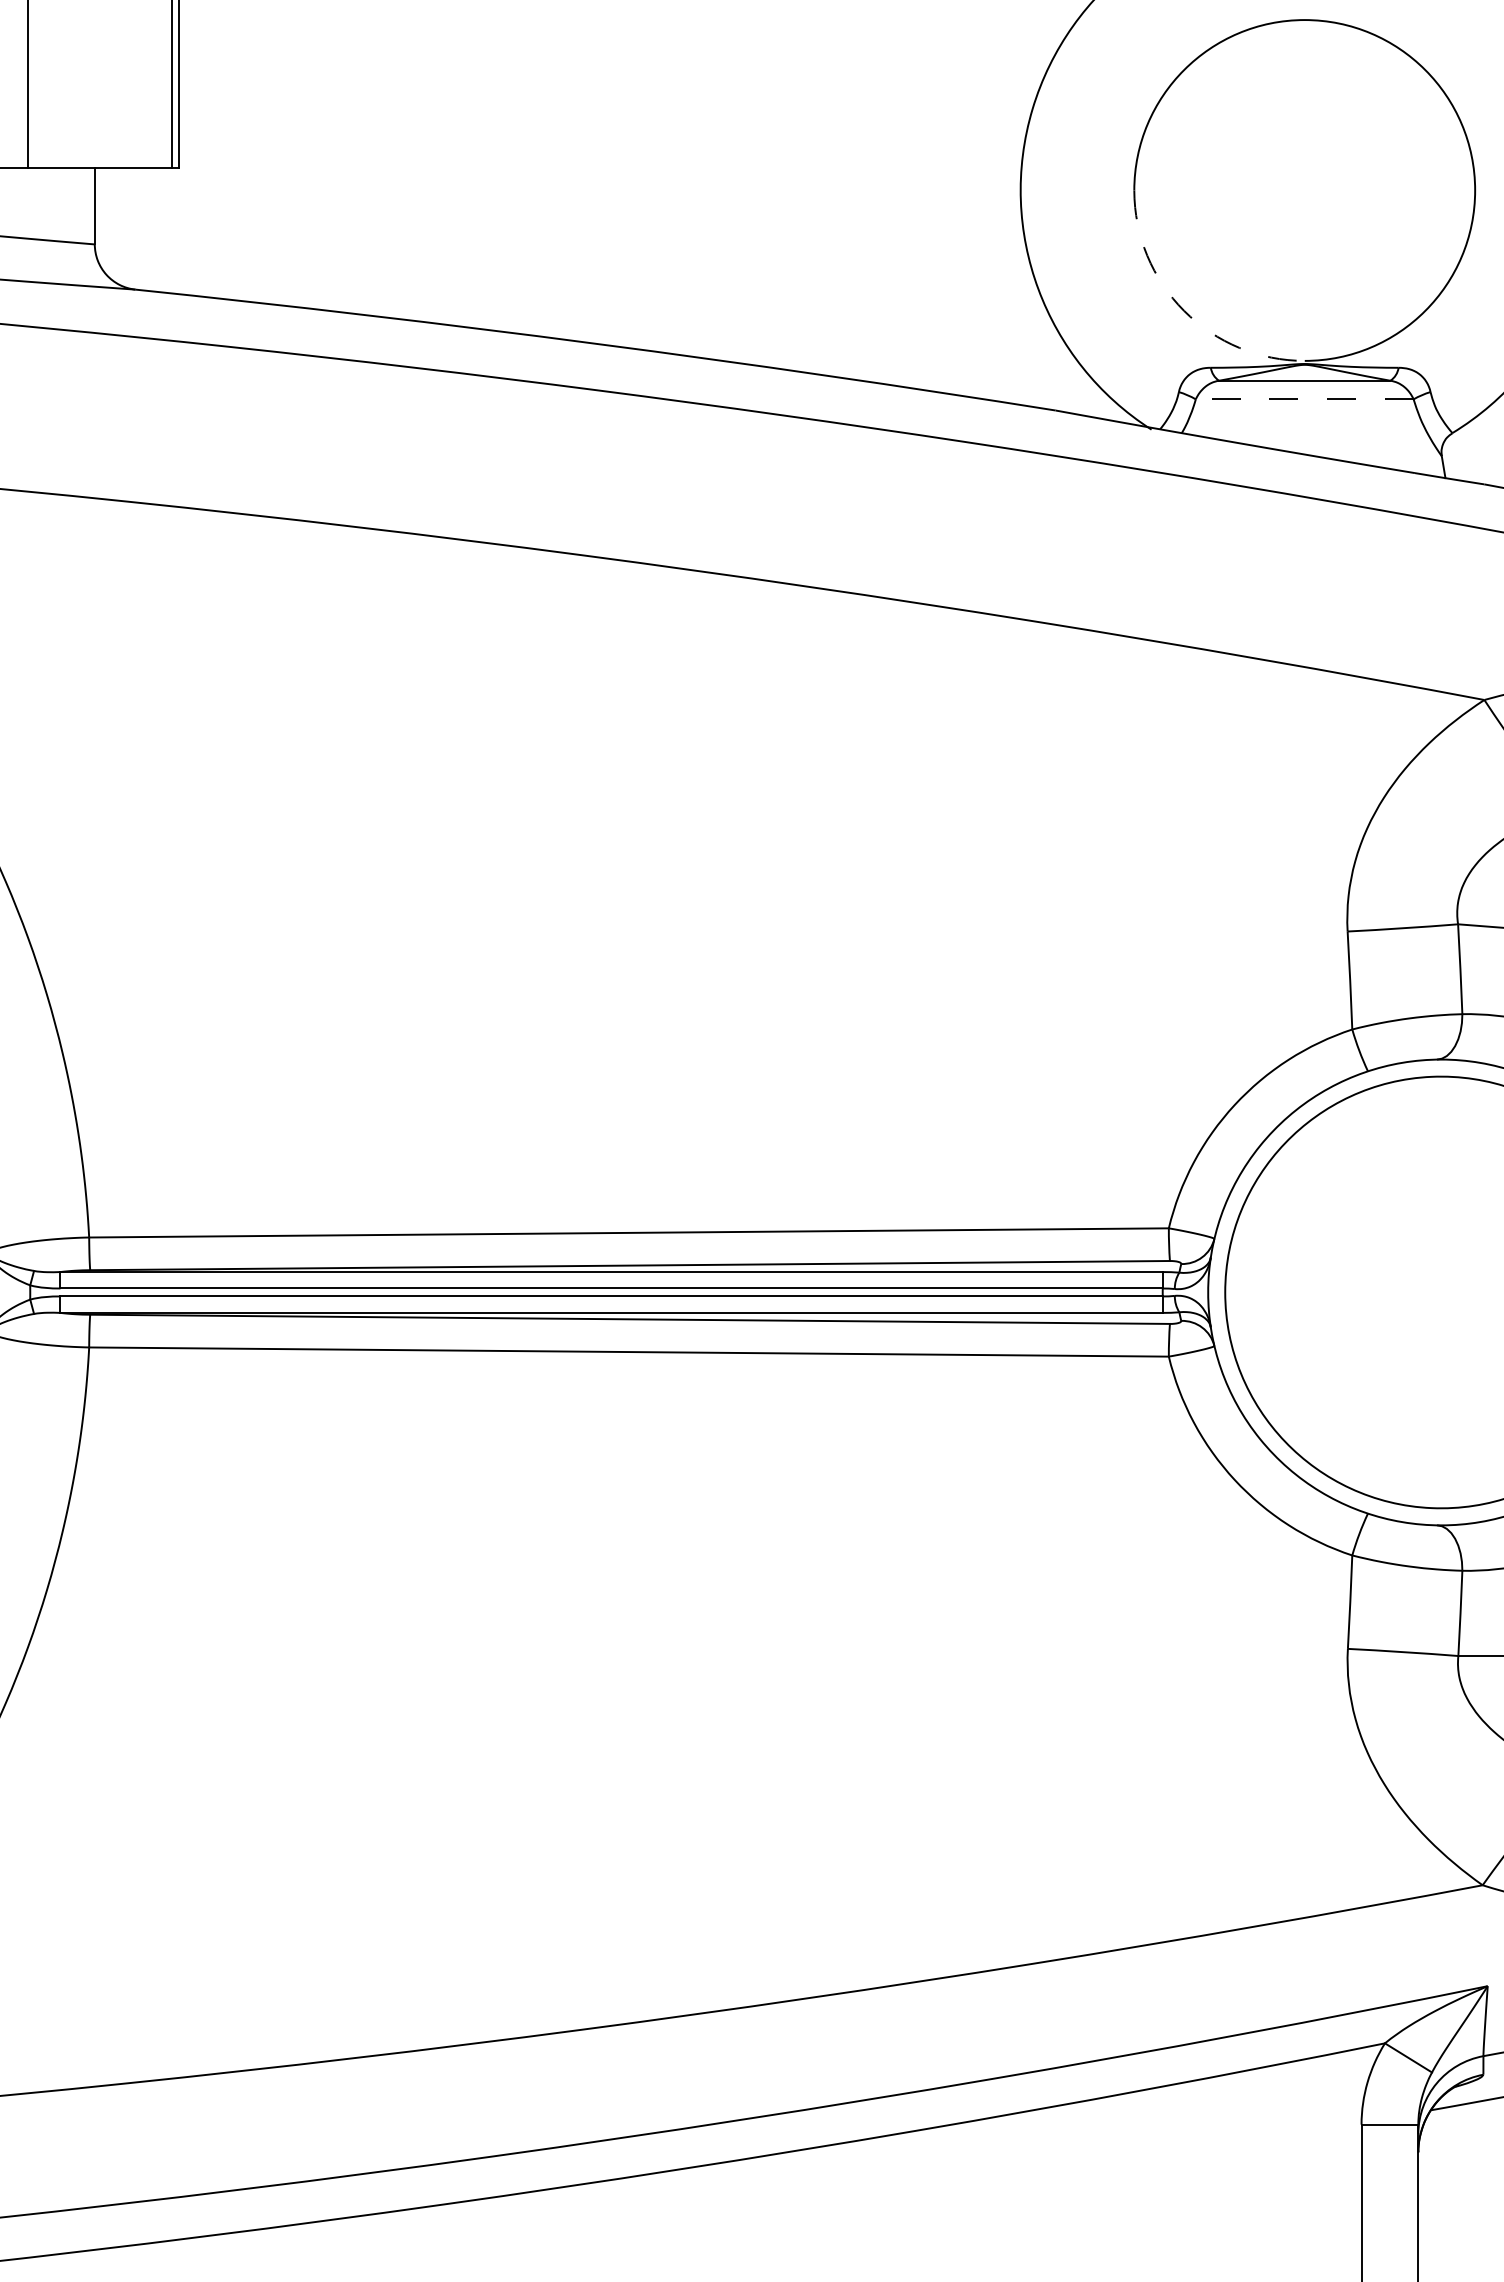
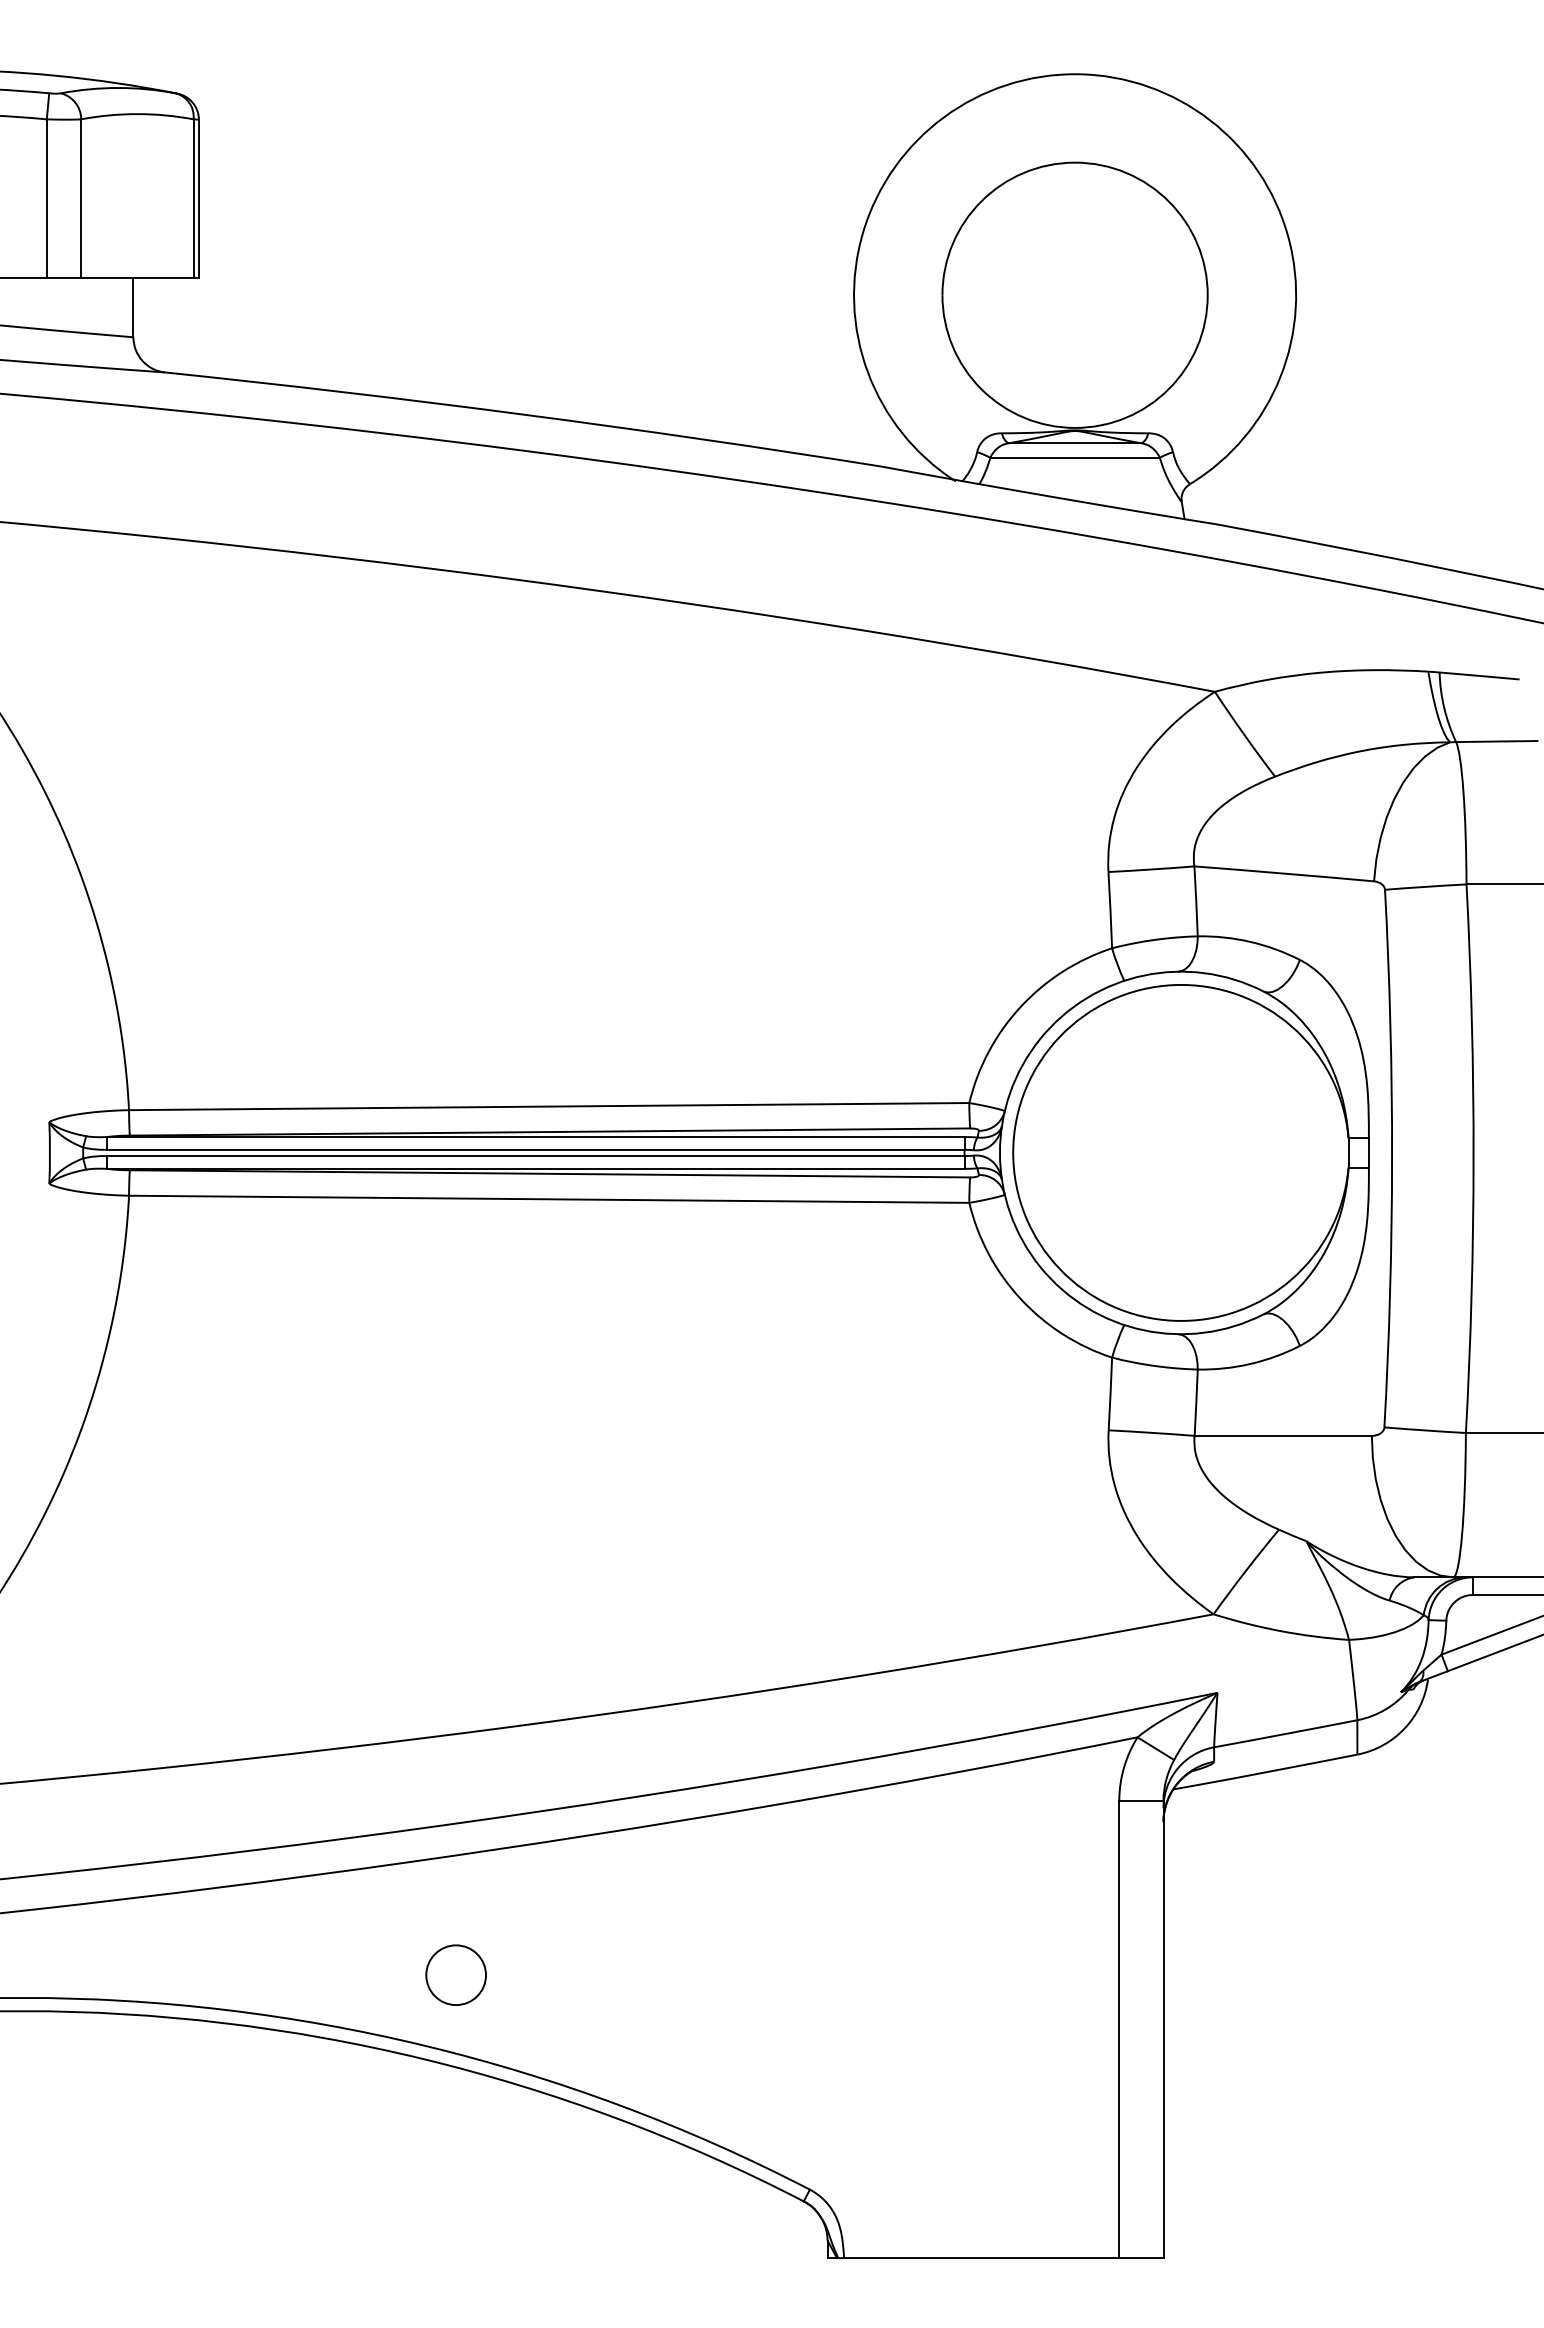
arc: (1184, 311) -> (981, 389), dashed -> solid
line: (1305, 398) -> (1075, 457), dashed -> solid

